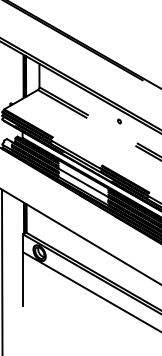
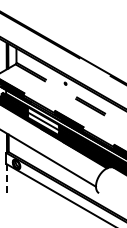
line: (23, 279) -> (6, 180), solid -> dashed

